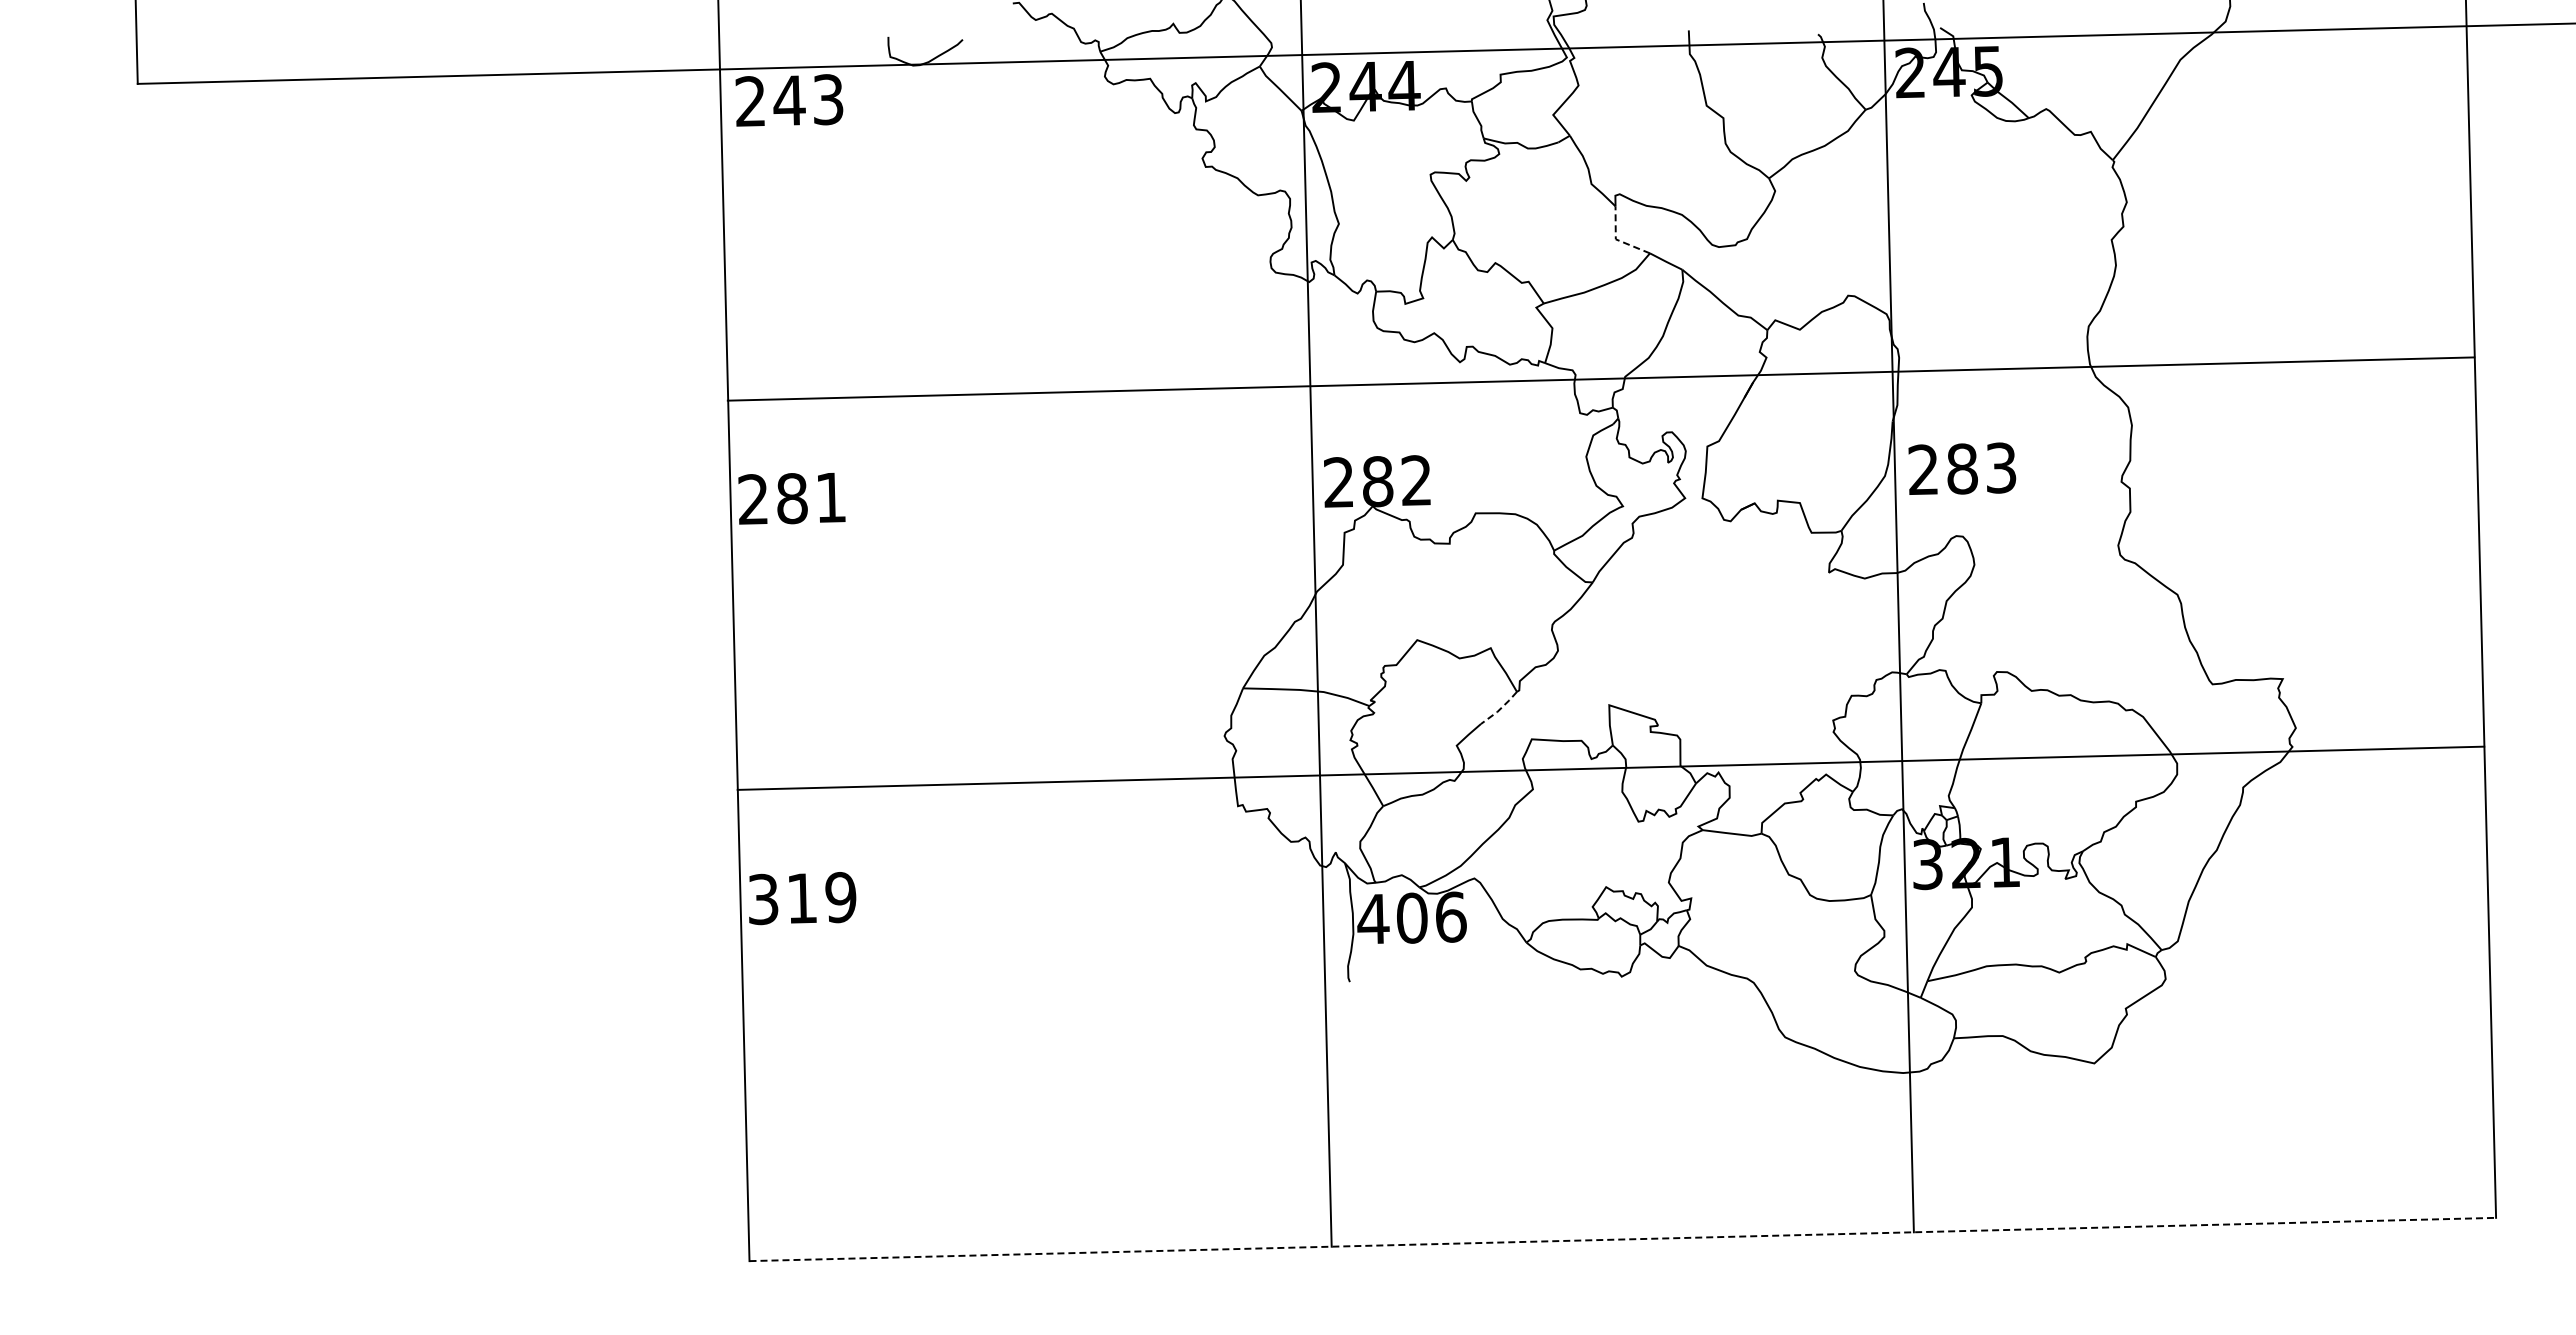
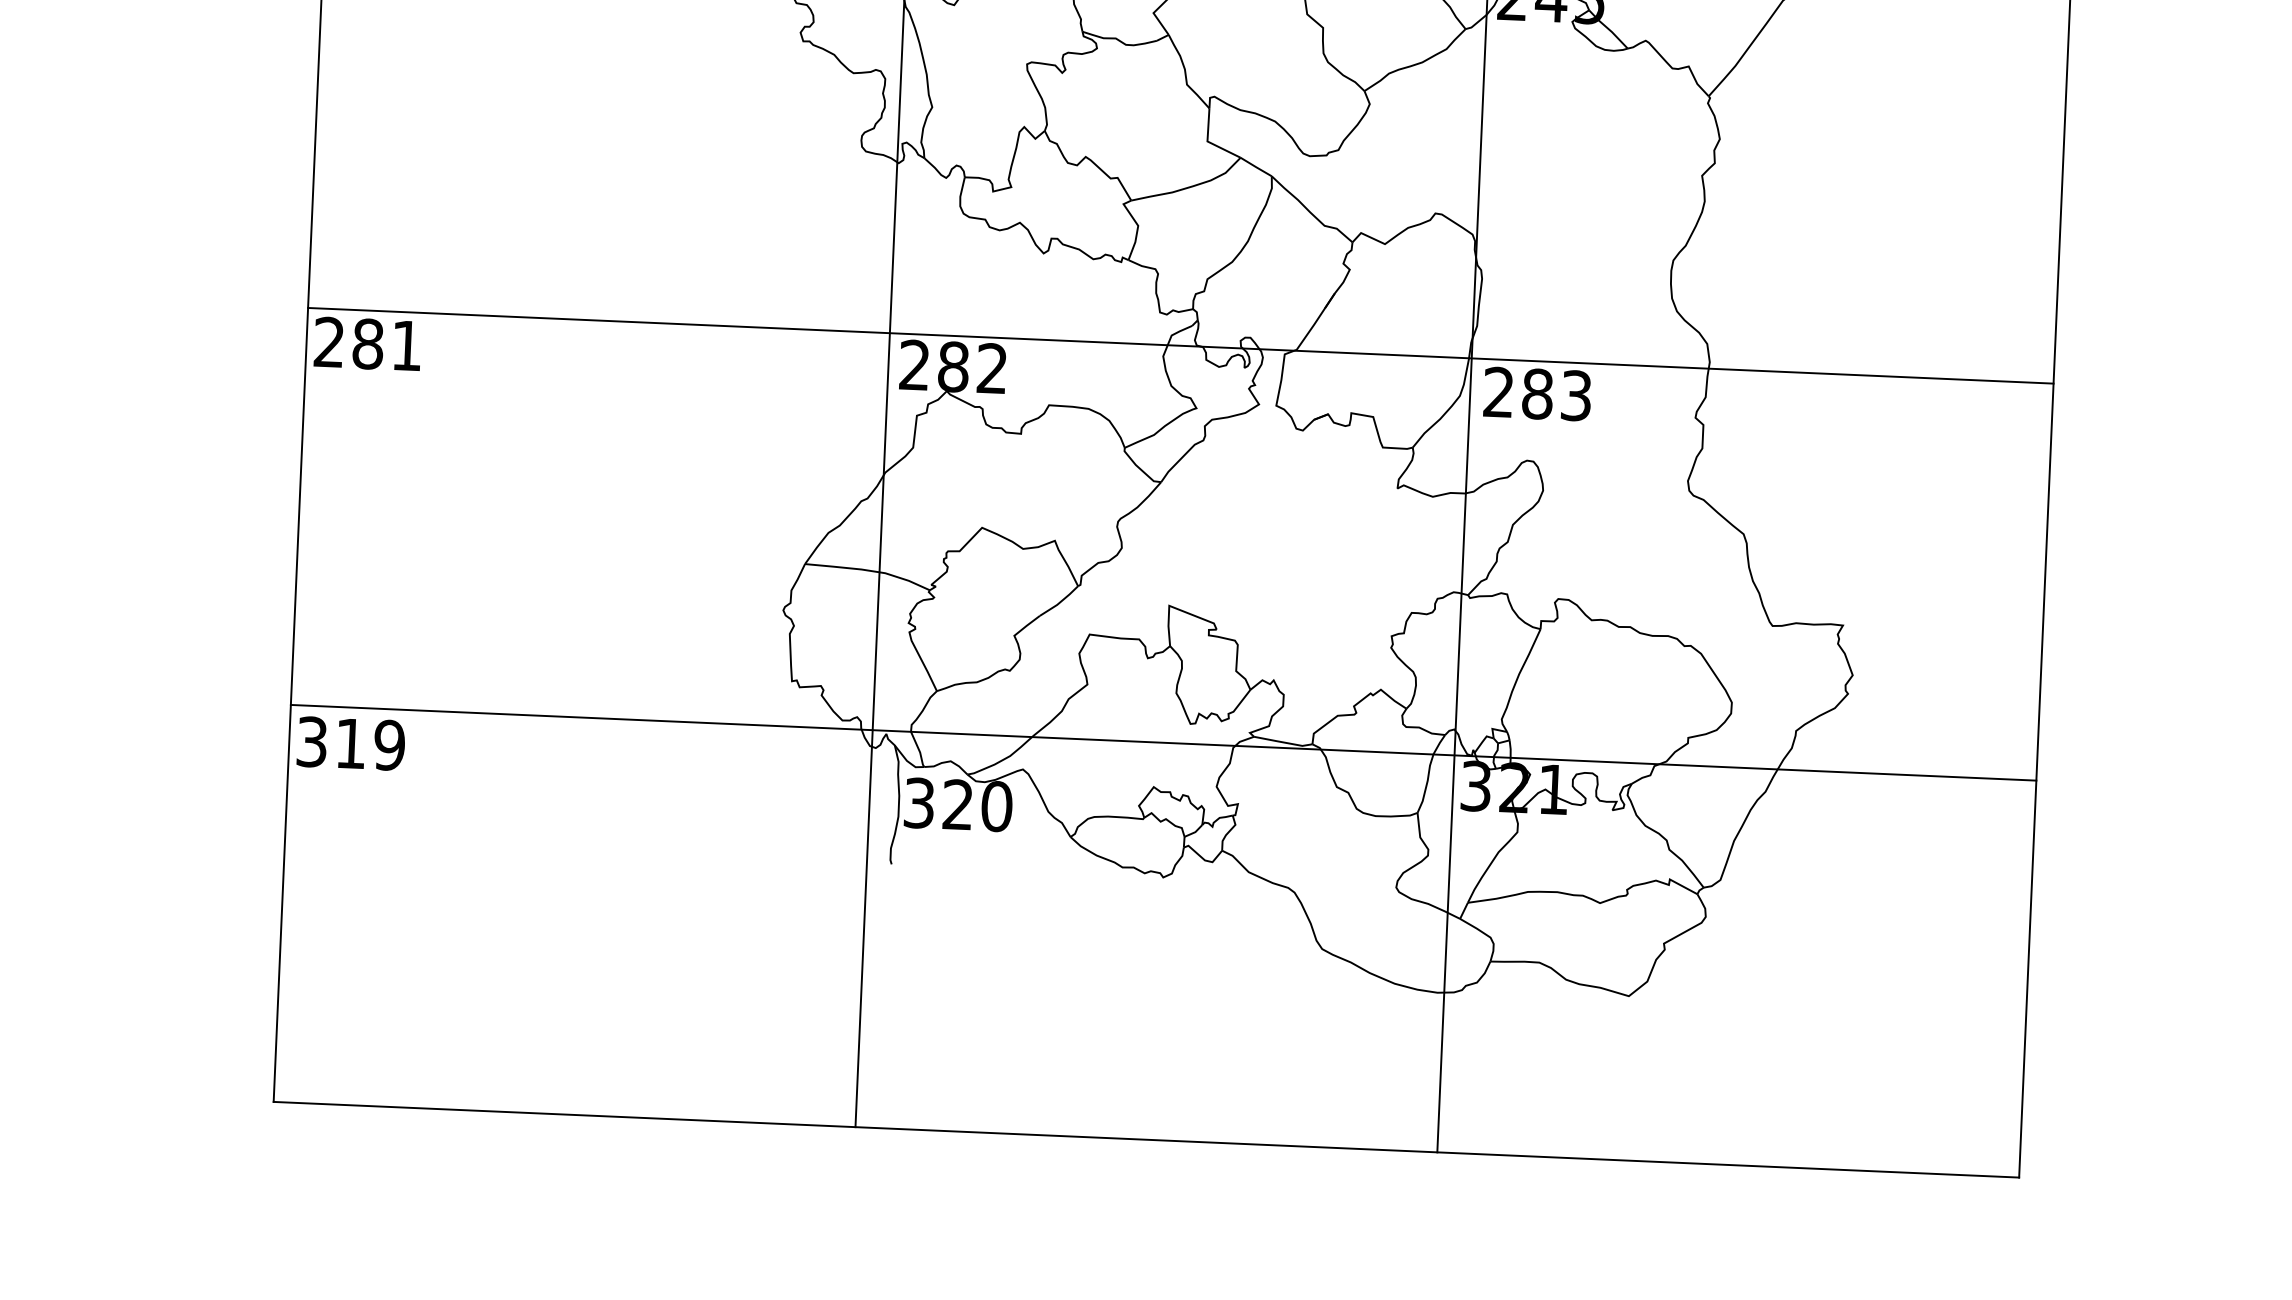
line: (1616, 239) -> (1208, 141), dashed -> solid
line: (1600, 378) -> (1180, 345), moved
line: (1500, 709) -> (1060, 602), dashed -> solid
line: (1610, 767) -> (1163, 741), moved
text: (1411, 917) -> (957, 804), 406 -> 320
line: (1622, 1239) -> (1146, 1139), dashed -> solid

